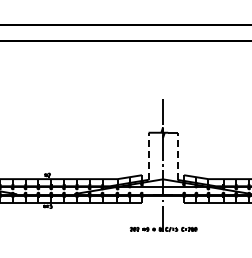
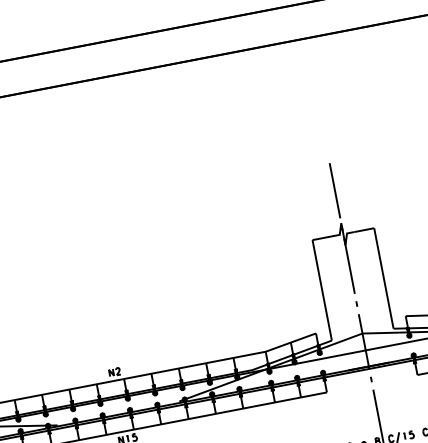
line: (148, 156) -> (322, 290), dashed -> solid
line: (177, 156) -> (383, 278), dashed -> solid

